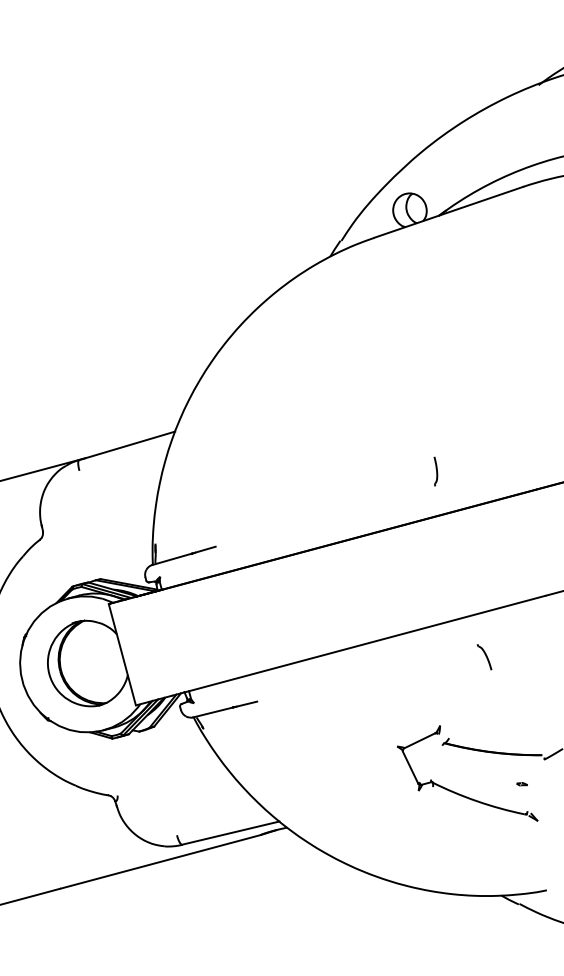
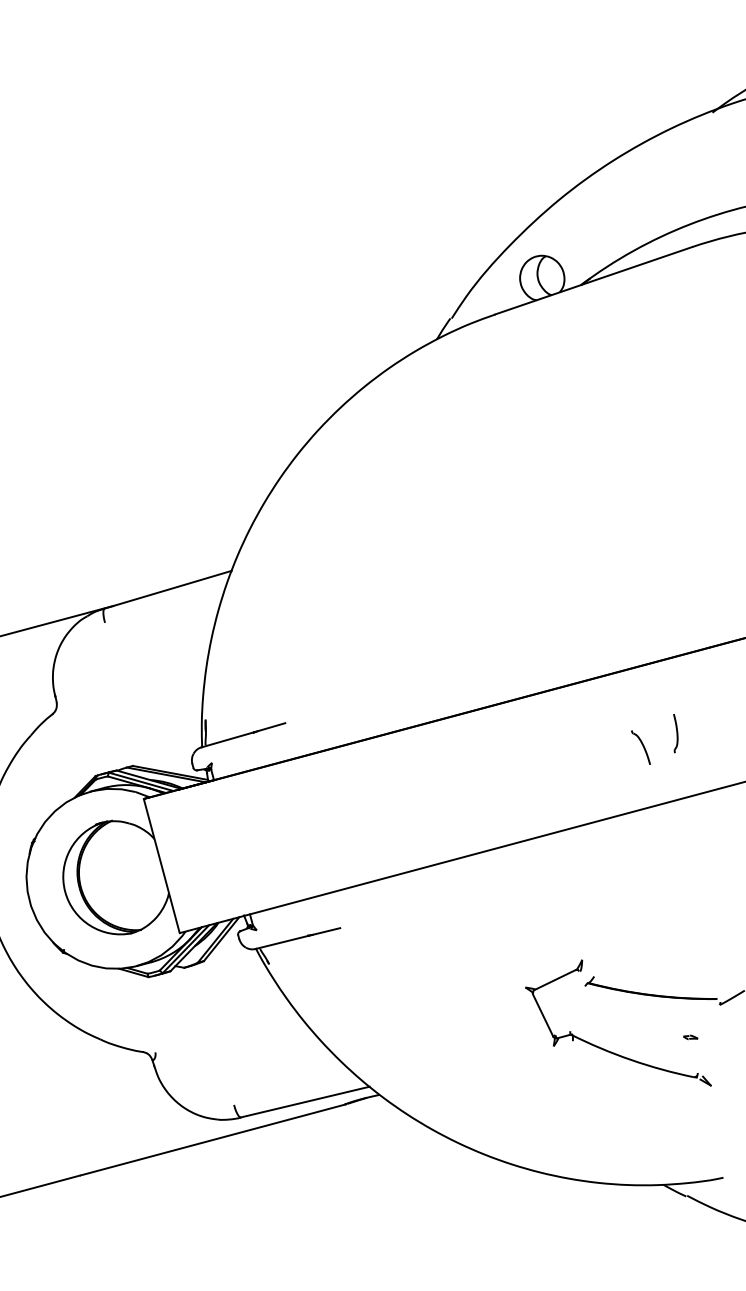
part: (435, 471) -> (675, 733), moved
part: (484, 657) -> (640, 748), moved

